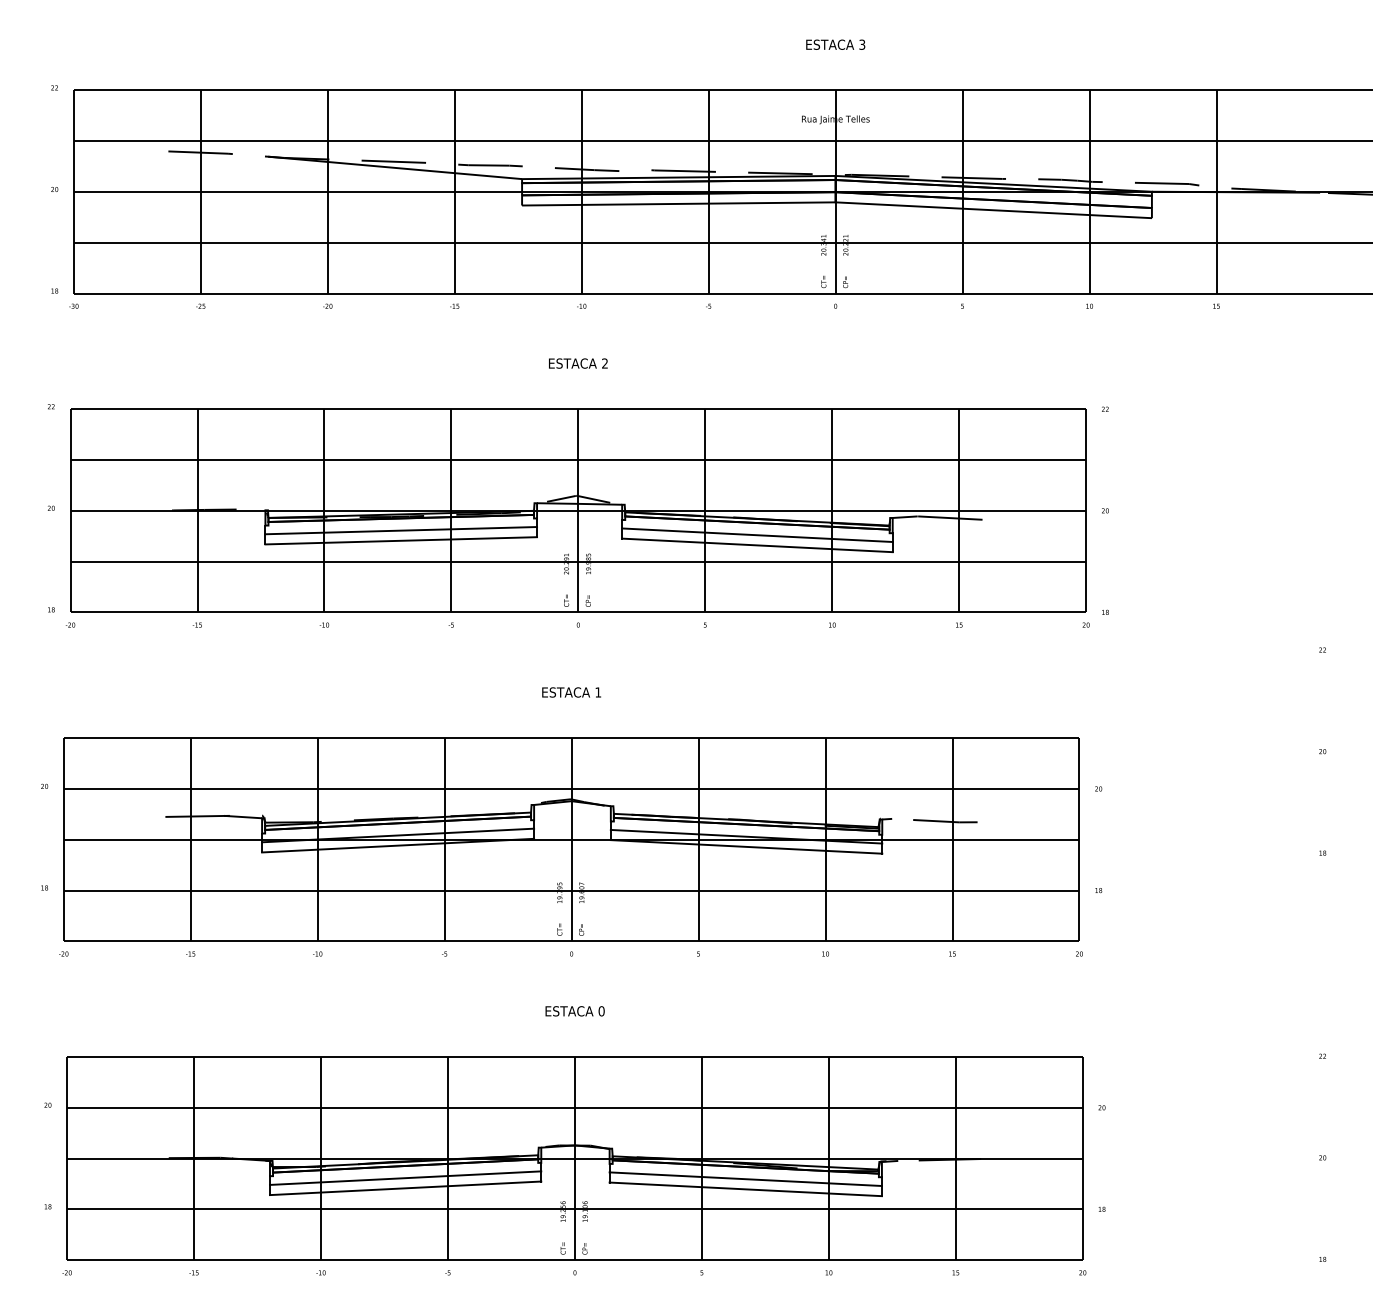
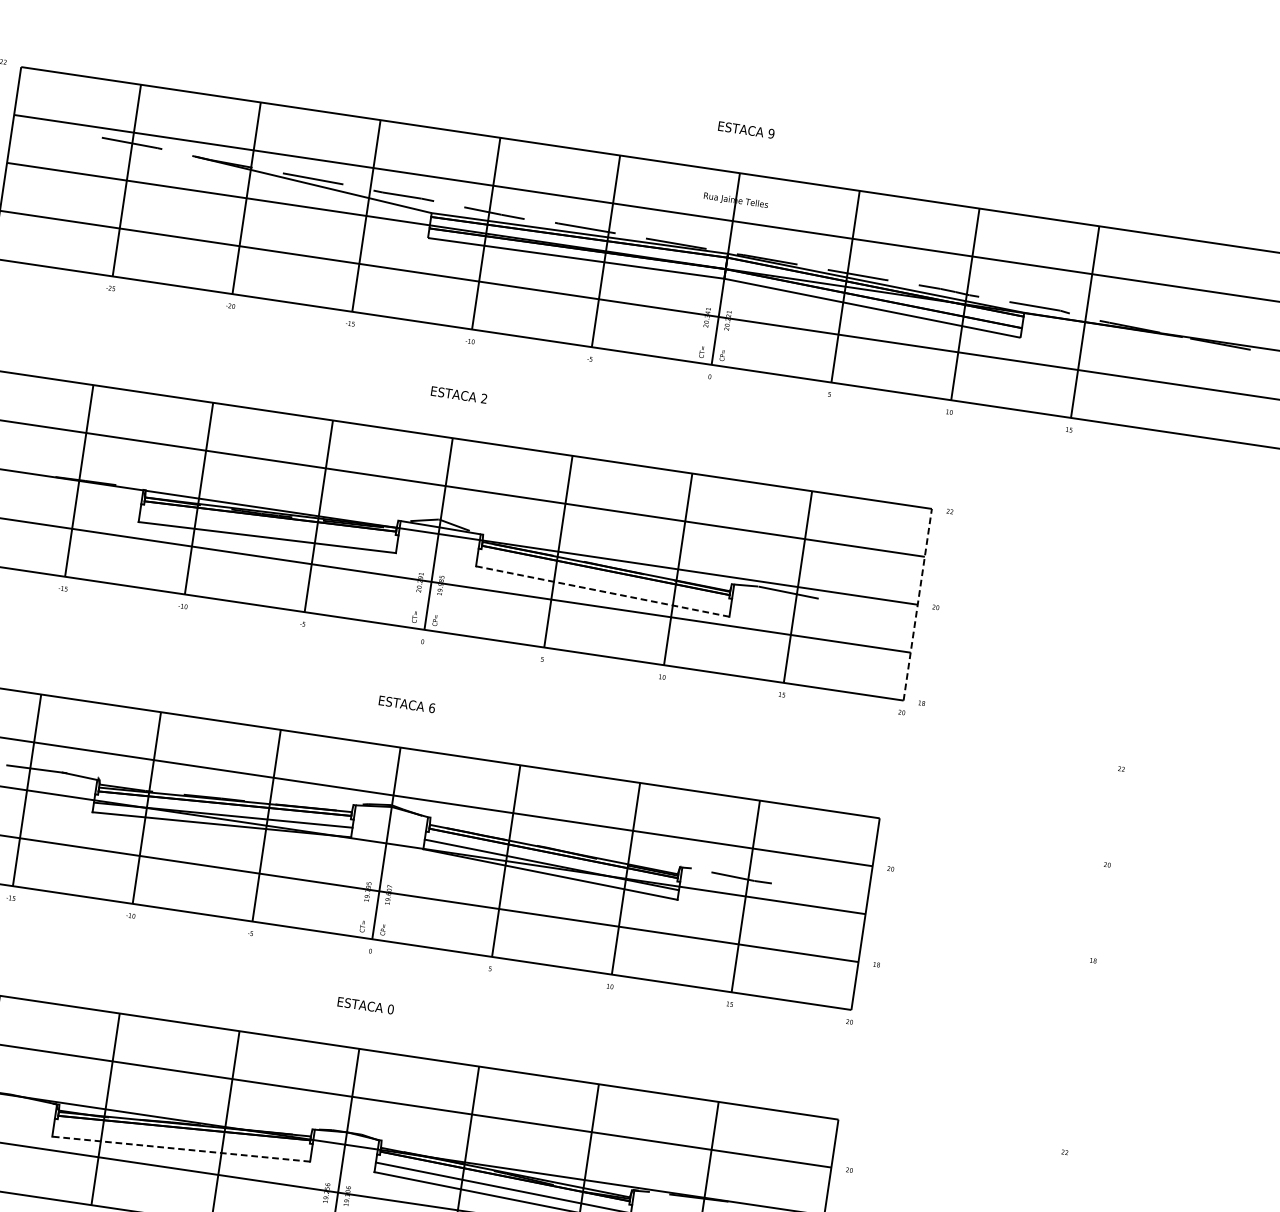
text: (862, 44) -> (771, 133), 3 -> 9
line: (1086, 510) -> (918, 604), solid -> dashed
line: (401, 530) -> (268, 527), removed
line: (757, 535) -> (604, 582), removed
line: (757, 545) -> (602, 591), solid -> dashed
text: (598, 692) -> (432, 708), 1 -> 6
line: (405, 1177) -> (182, 1138), removed
line: (405, 1188) -> (181, 1149), solid -> dashed

